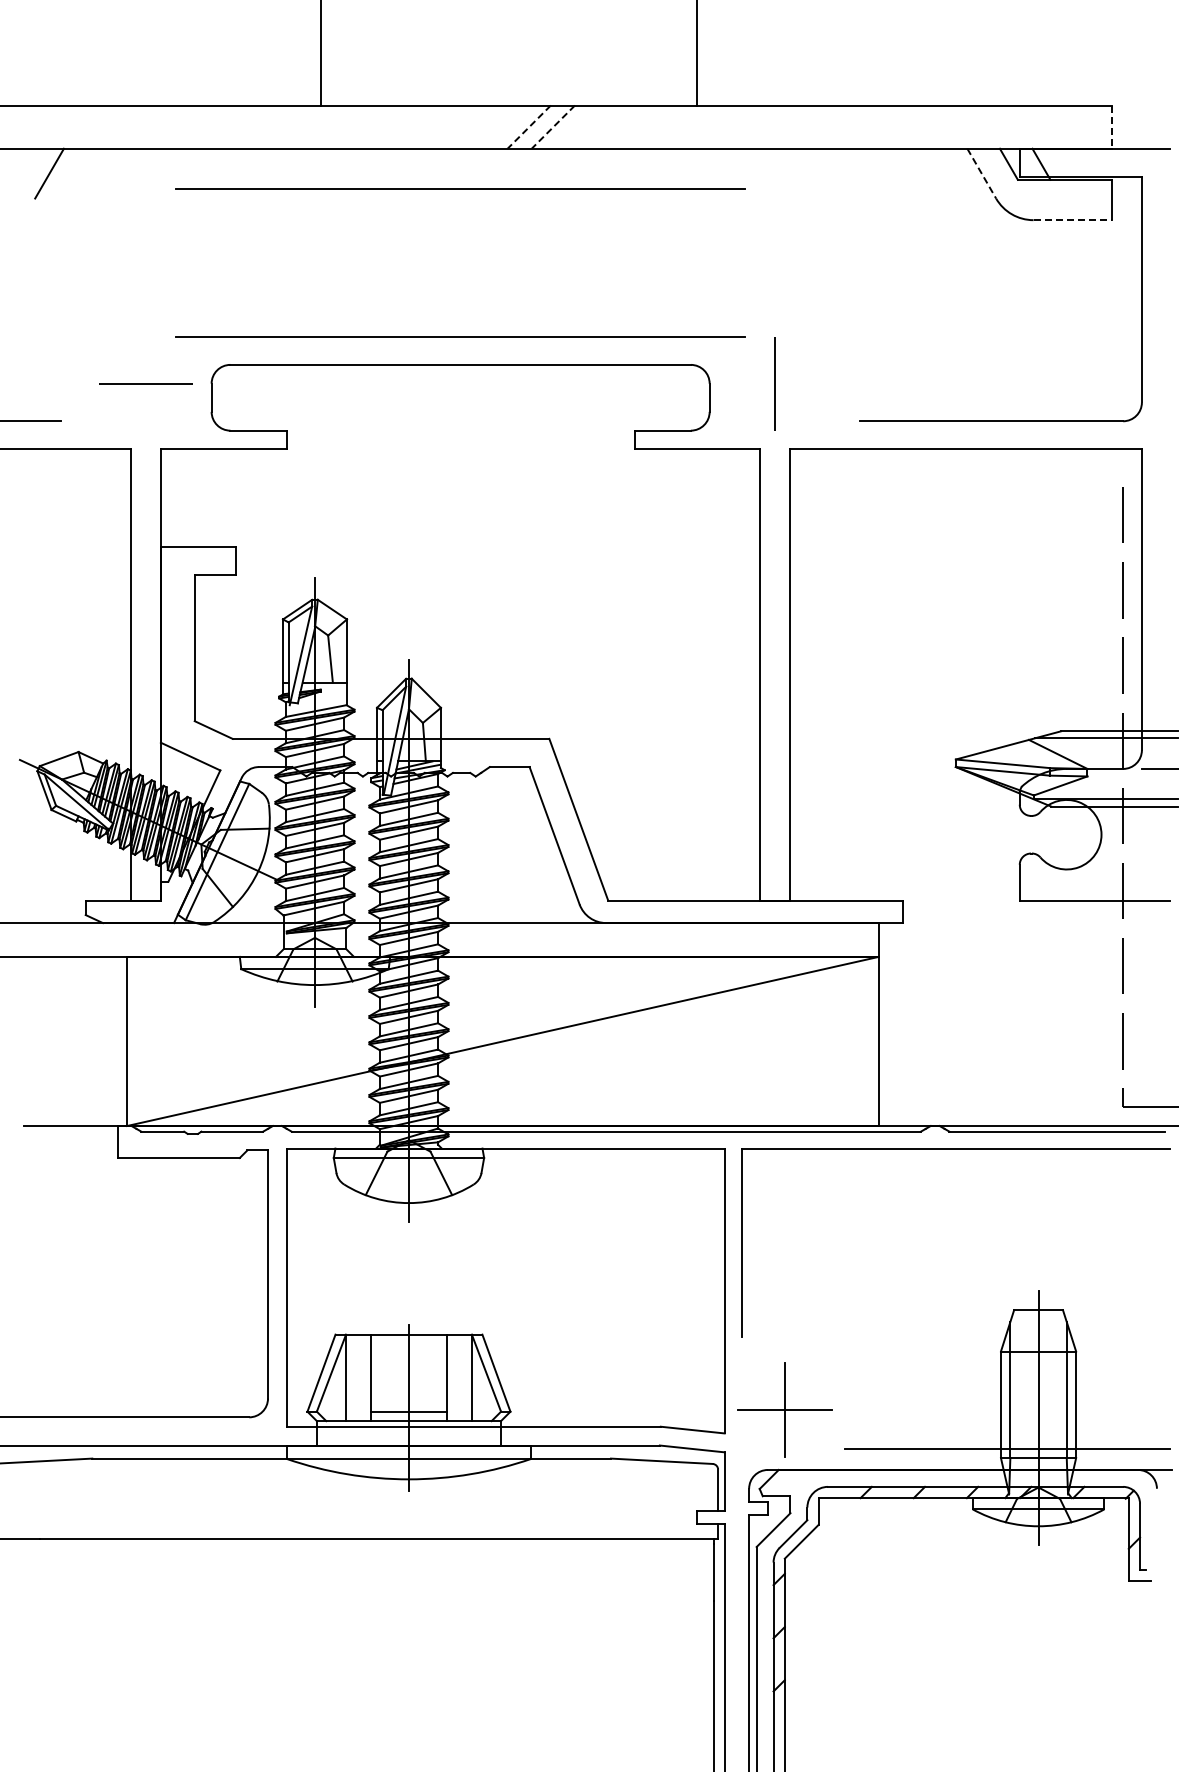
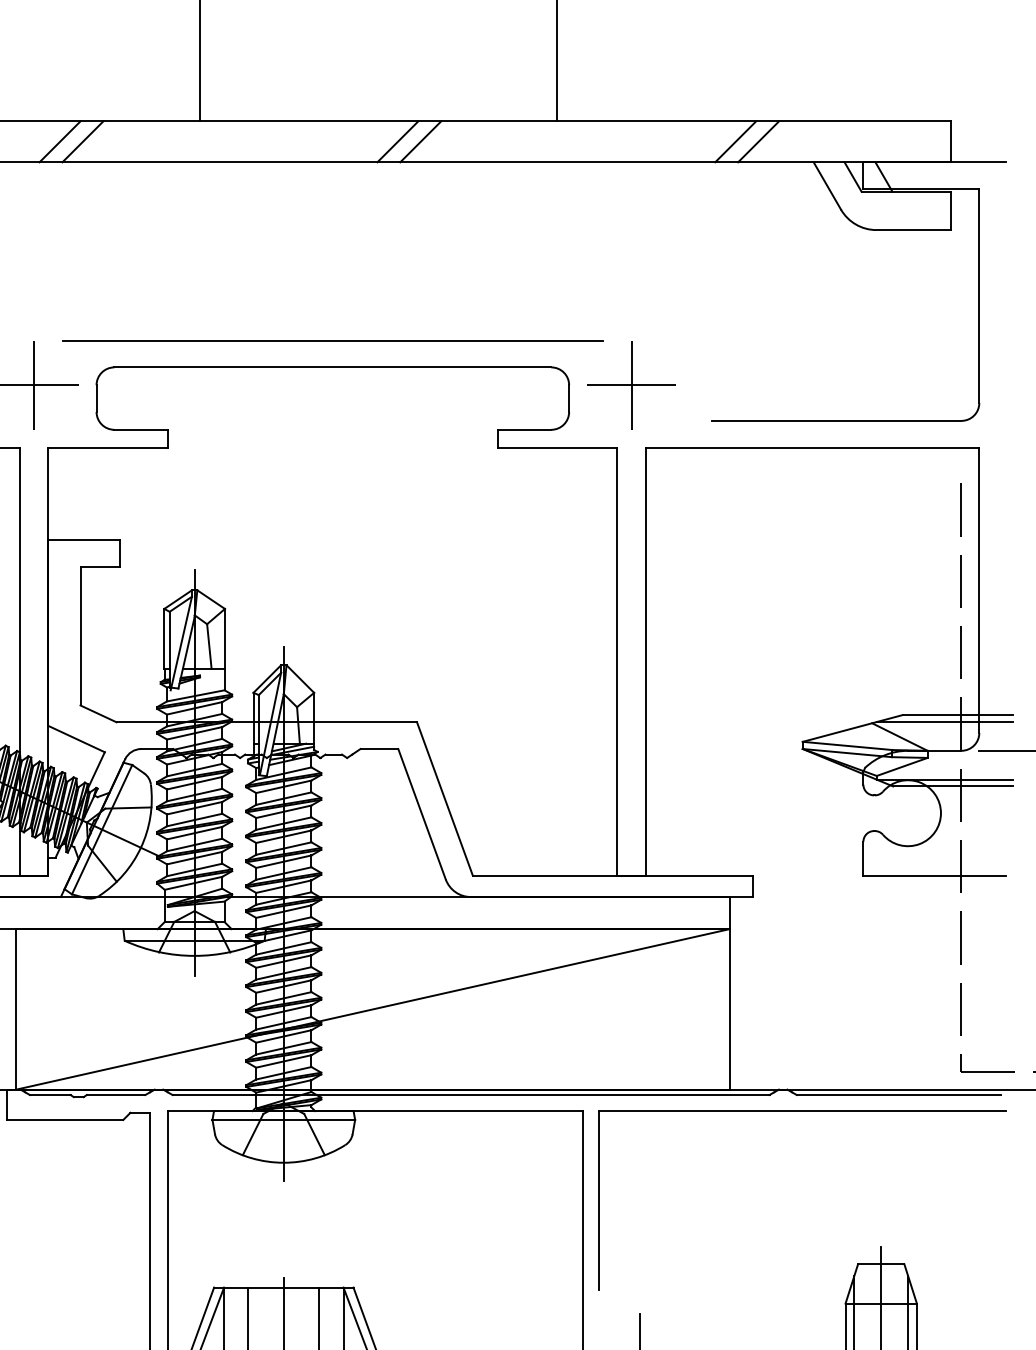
line: (172, 126) -> (59, 141), added
line: (196, 126) -> (82, 141), added
line: (884, 126) -> (735, 141), added
line: (908, 126) -> (757, 141), added
line: (529, 127) -> (398, 142), dashed -> solid
line: (553, 127) -> (420, 142), dashed -> solid
line: (1112, 127) -> (951, 142), dashed -> solid
line: (981, 173) -> (827, 185), dashed -> solid
line: (460, 188) -> (332, 200), removed
line: (1073, 220) -> (914, 230), dashed -> solid
line: (145, 383) -> (33, 385), added
line: (775, 383) -> (631, 385), added

